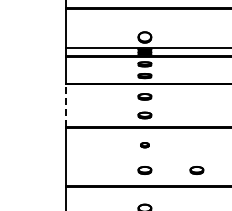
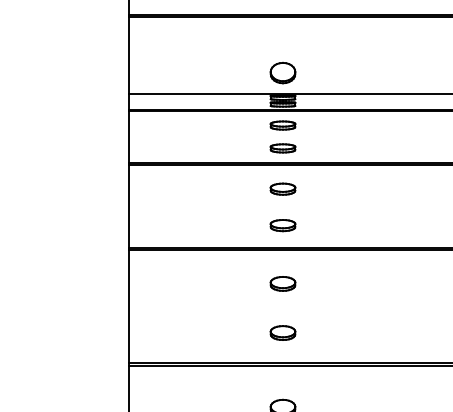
line: (66, 105) -> (129, 206), dashed -> solid
part: (144, 144) -> (282, 282), size x1.67
part: (196, 170) -> (383, 333), removed

